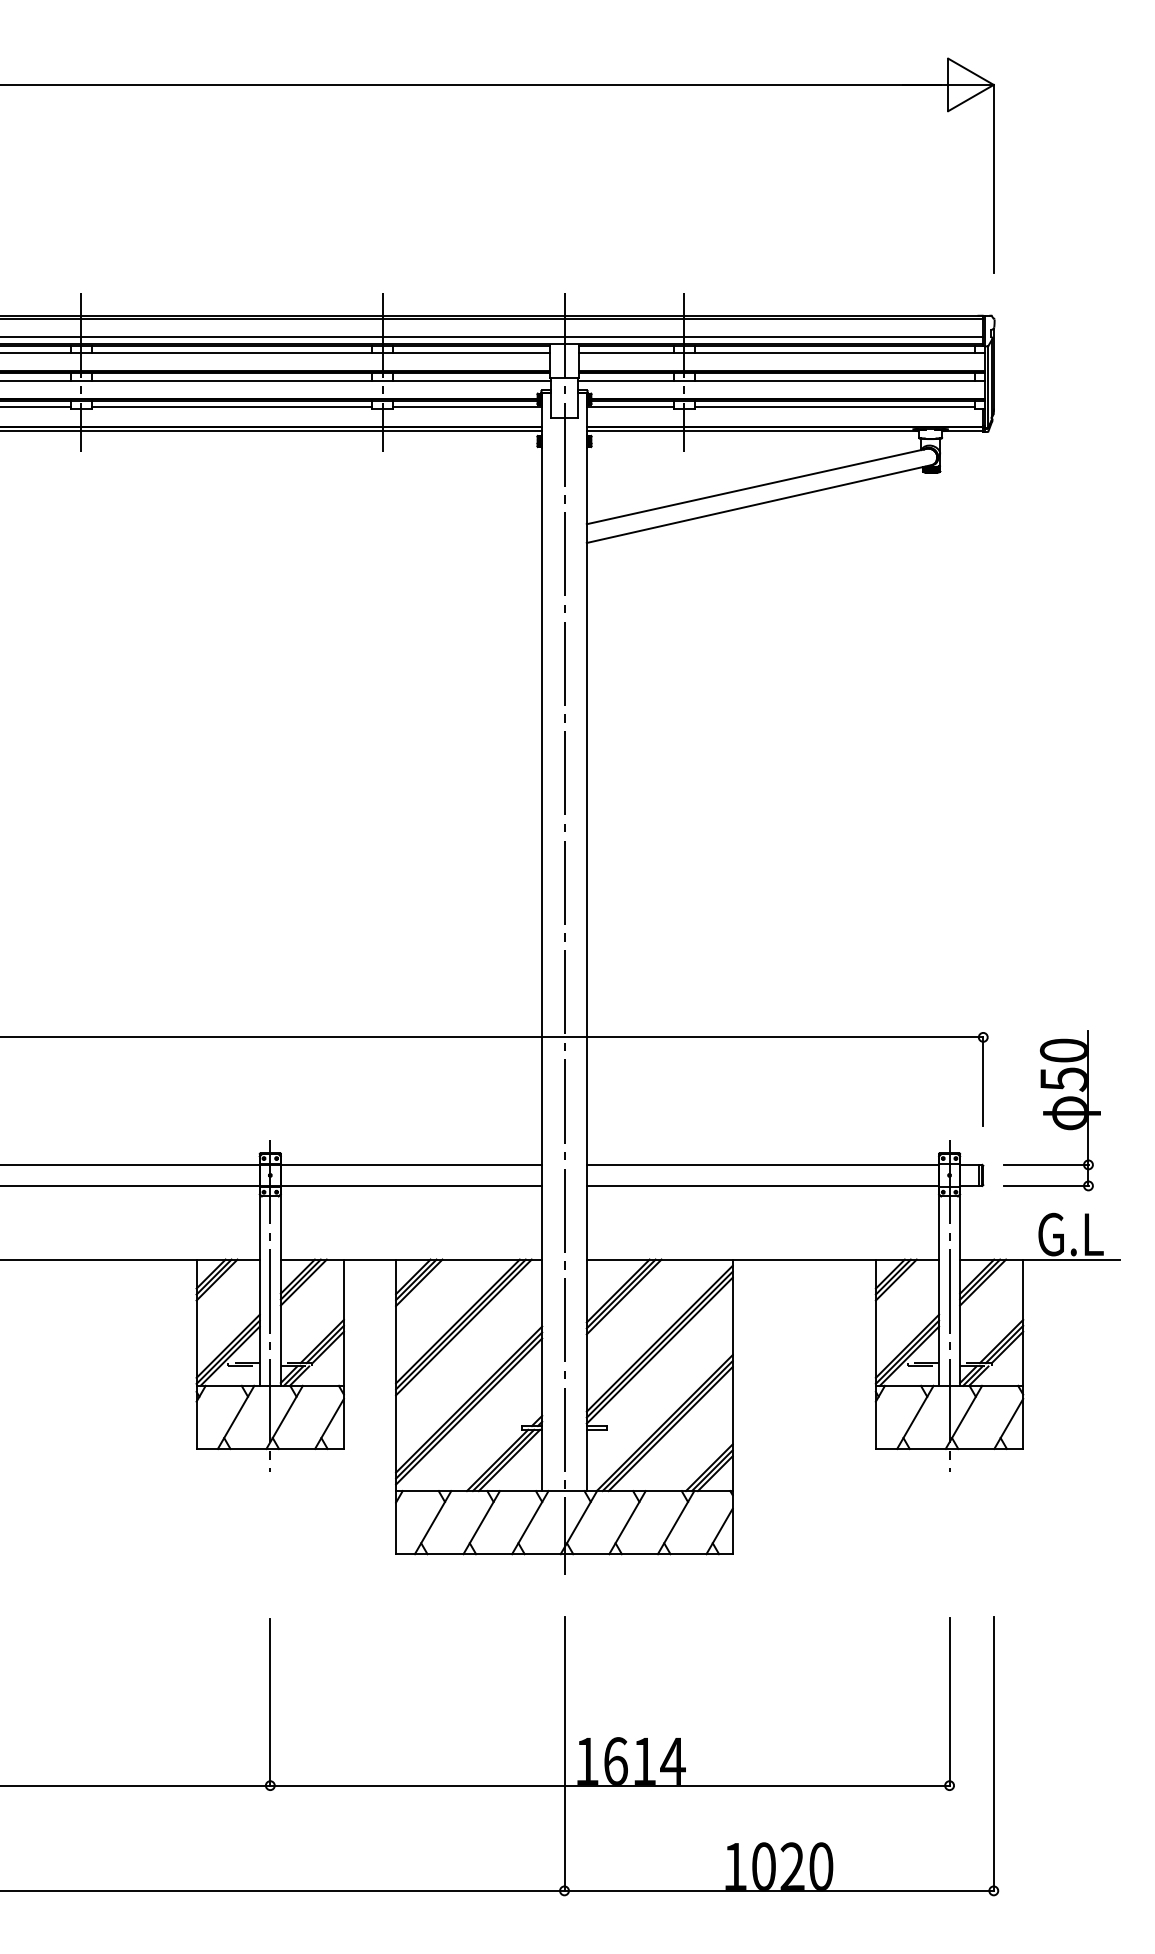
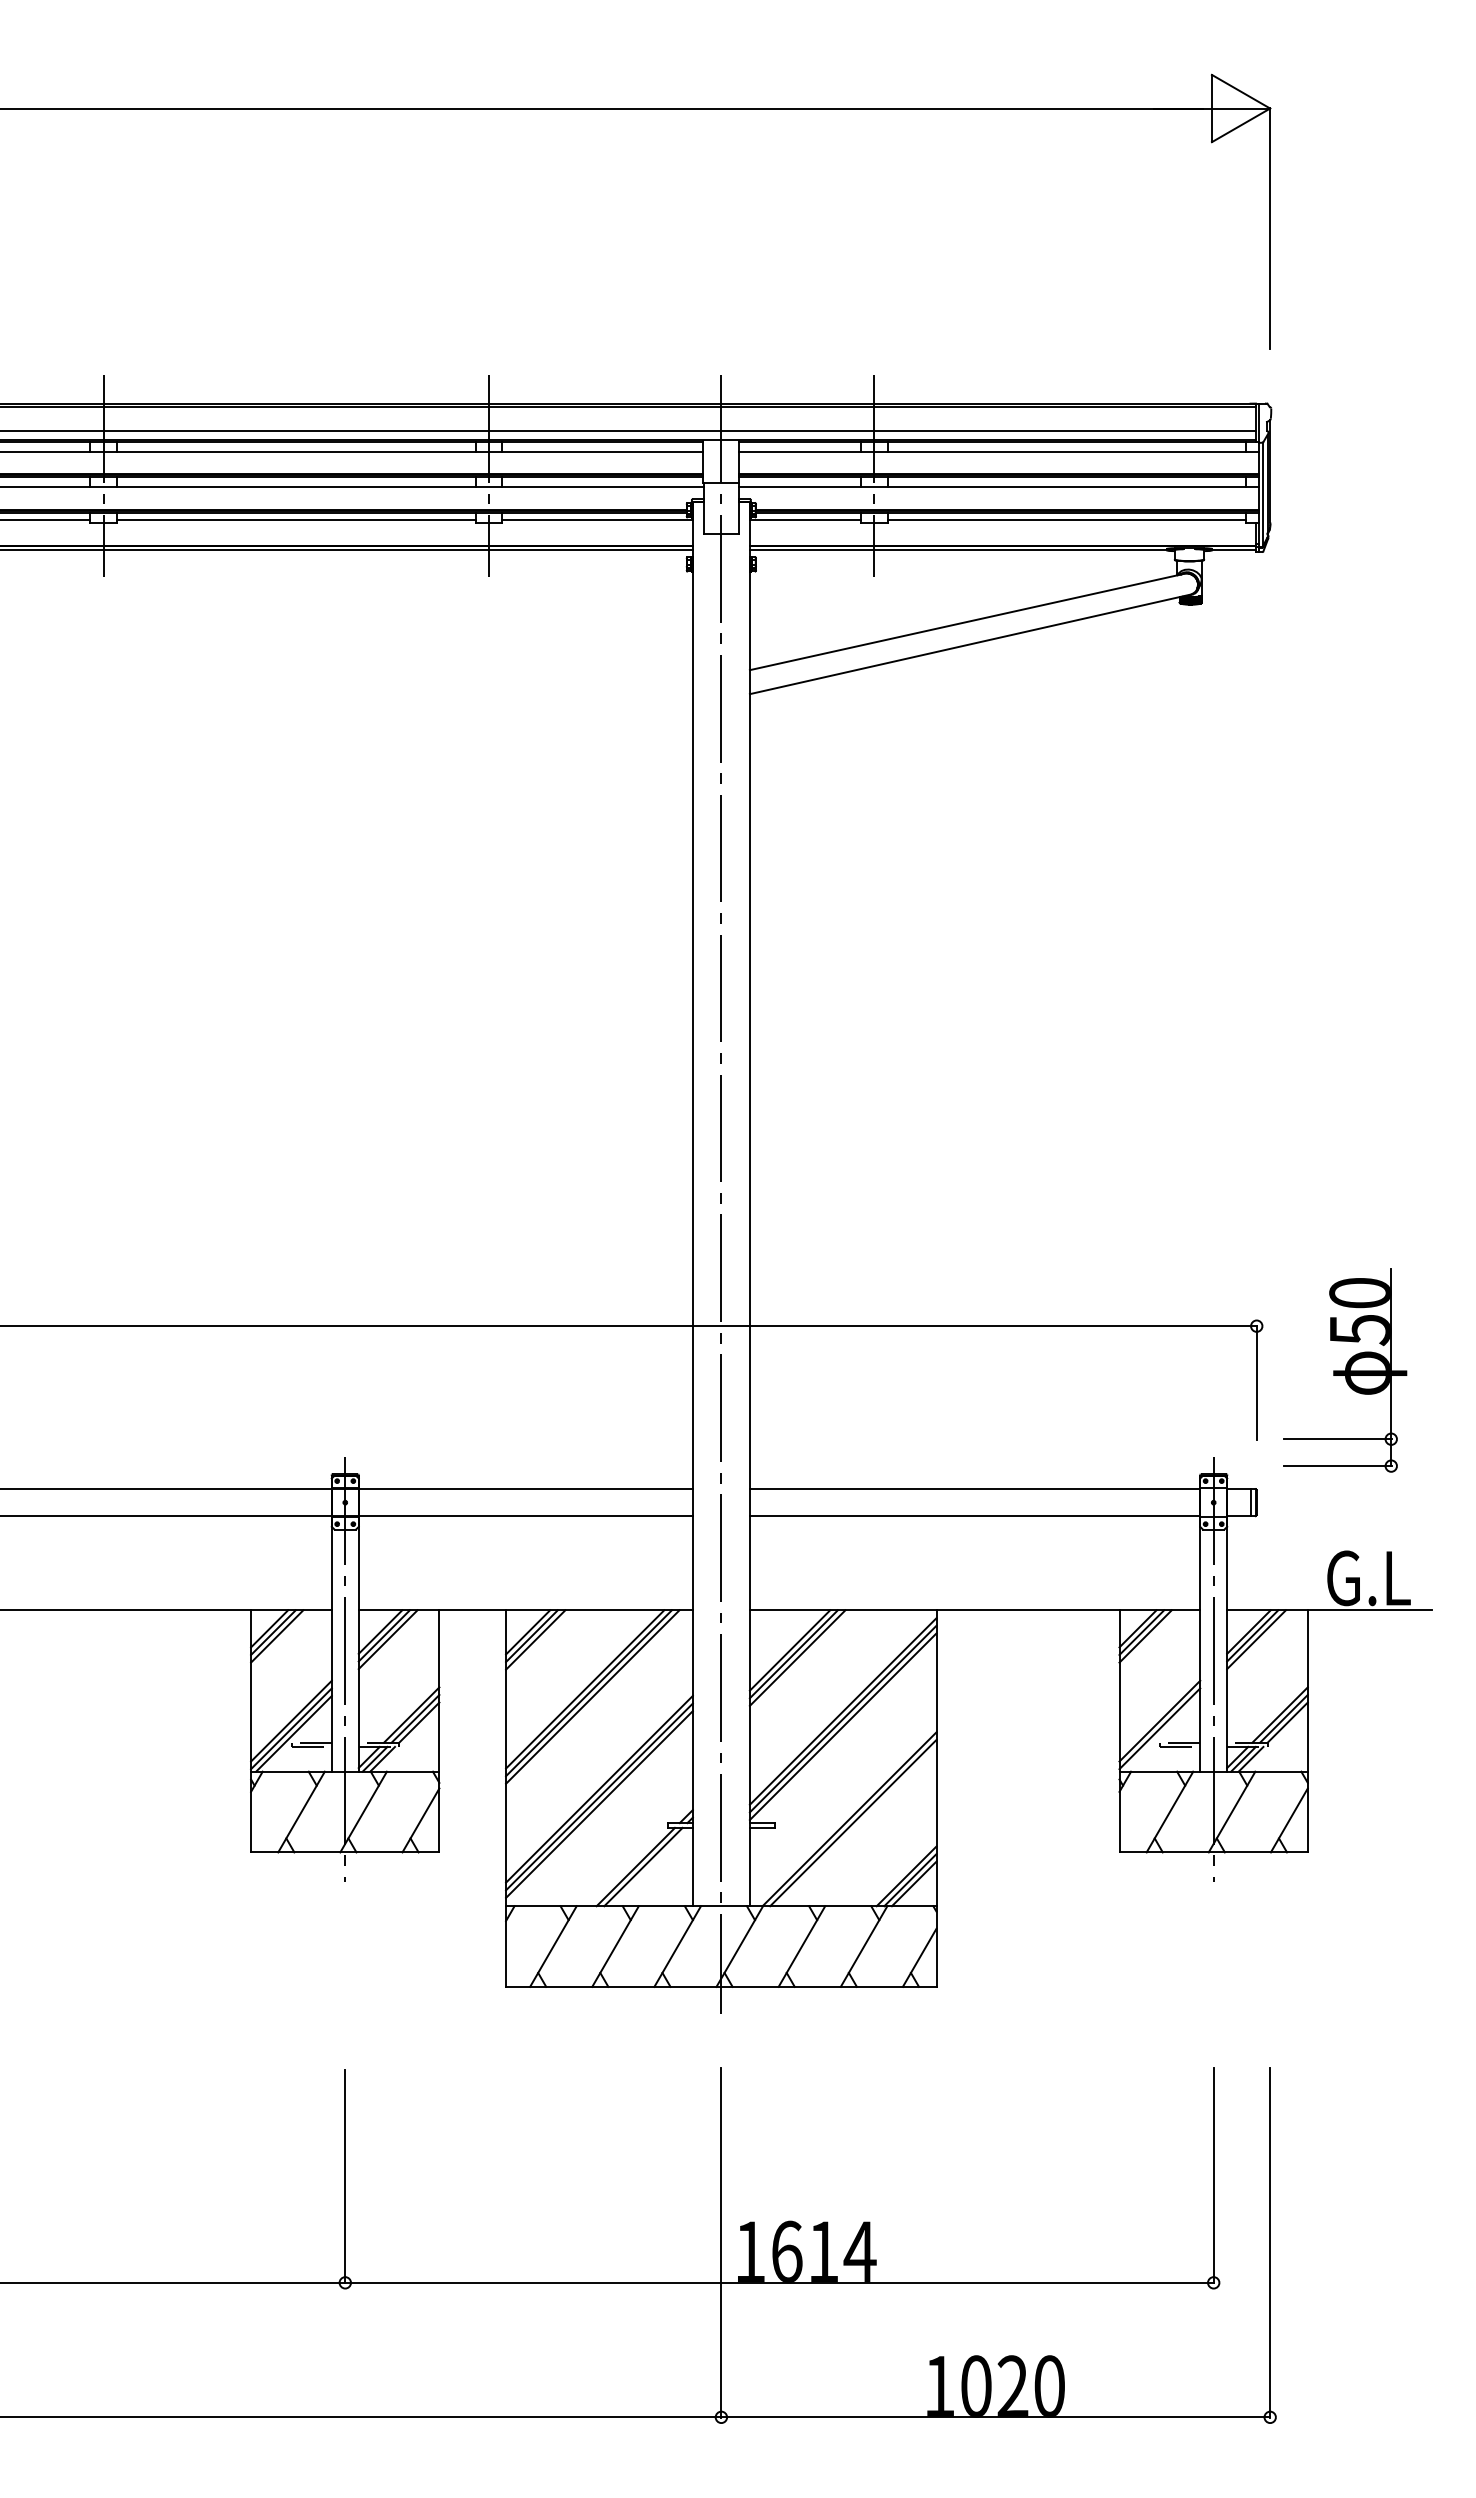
part: (1052, 1111) -> (1345, 1370), moved
line: (909, 1355) -> (1162, 1733), removed
line: (670, 1428) -> (856, 1826), removed
line: (509, 1460) -> (650, 1866), removed

